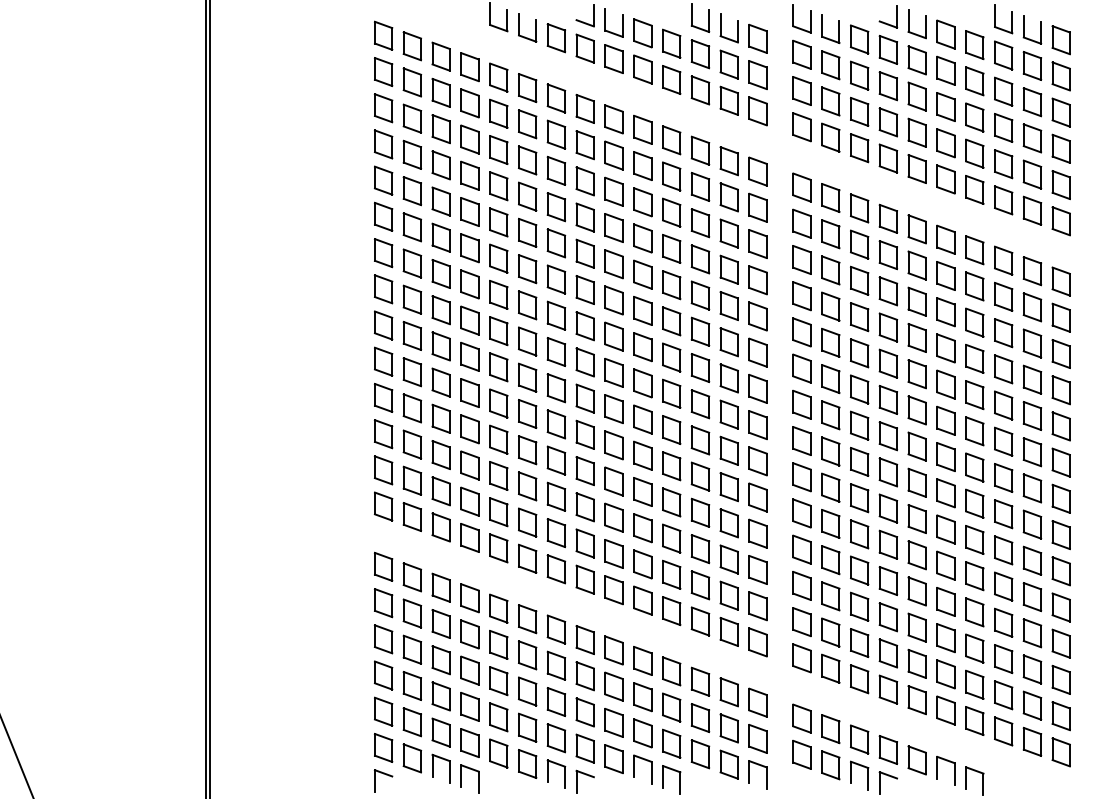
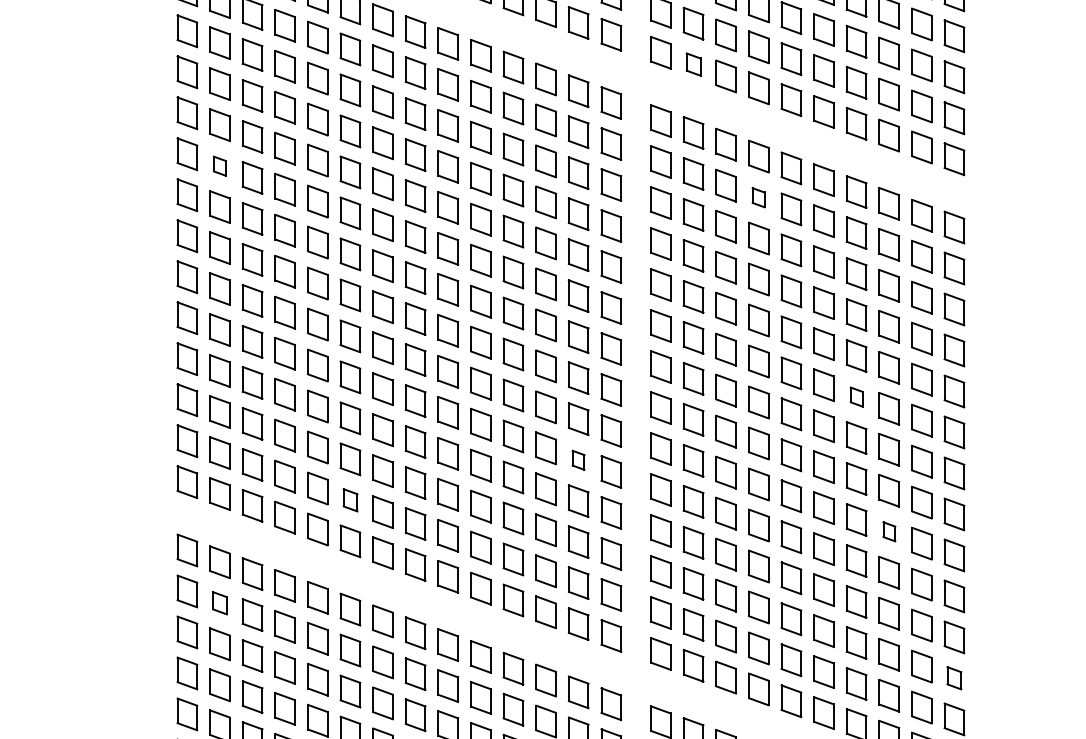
part: (830, 137) -> (693, 64), size x0.7
part: (411, 227) -> (218, 166), size x0.6
part: (887, 255) -> (757, 198), size x0.6
part: (974, 431) -> (856, 397), size x0.6
part: (728, 487) -> (577, 460), size x0.6
part: (527, 522) -> (350, 500), size x0.7
part: (1003, 550) -> (889, 531), size x0.6
part: (412, 613) -> (220, 603), size x0.7
part: (1060, 679) -> (953, 677), size x0.7

